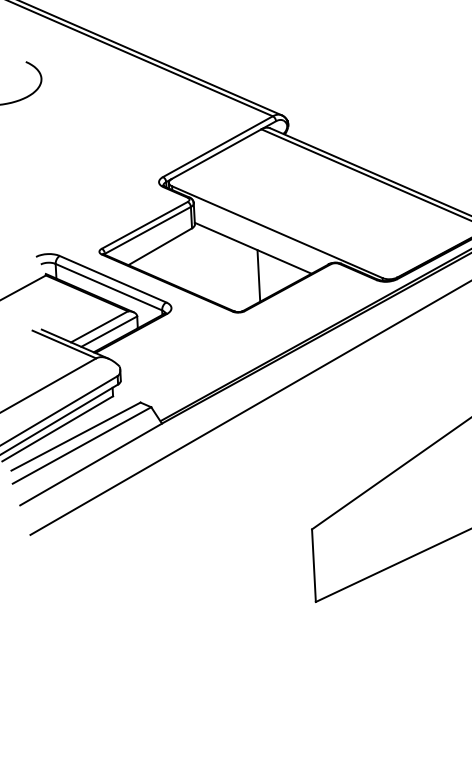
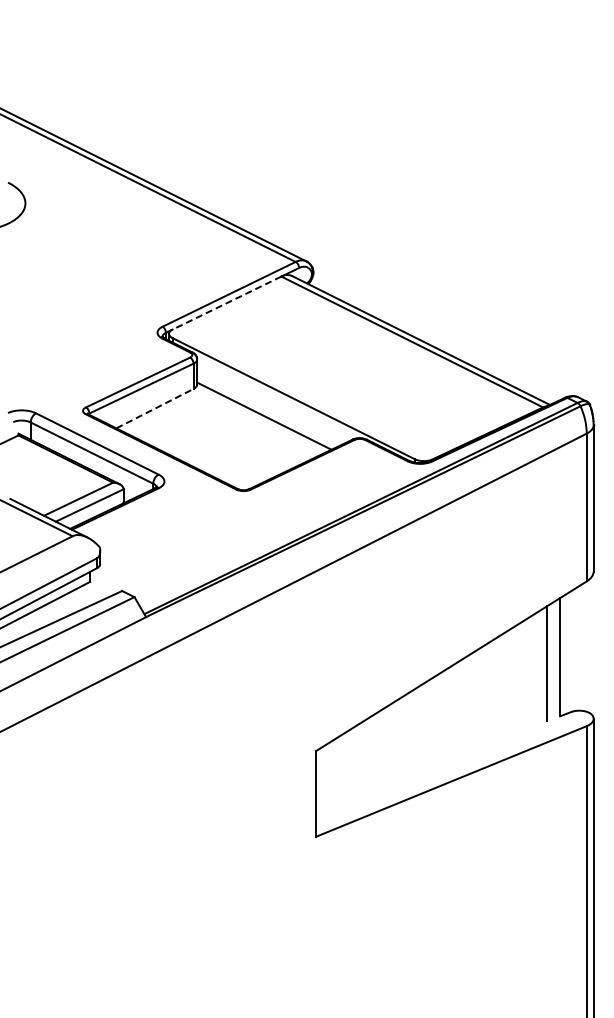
line: (216, 154) -> (227, 303), solid -> dashed
line: (160, 246) -> (155, 408), solid -> dashed
line: (258, 275) -> (269, 448), removed

